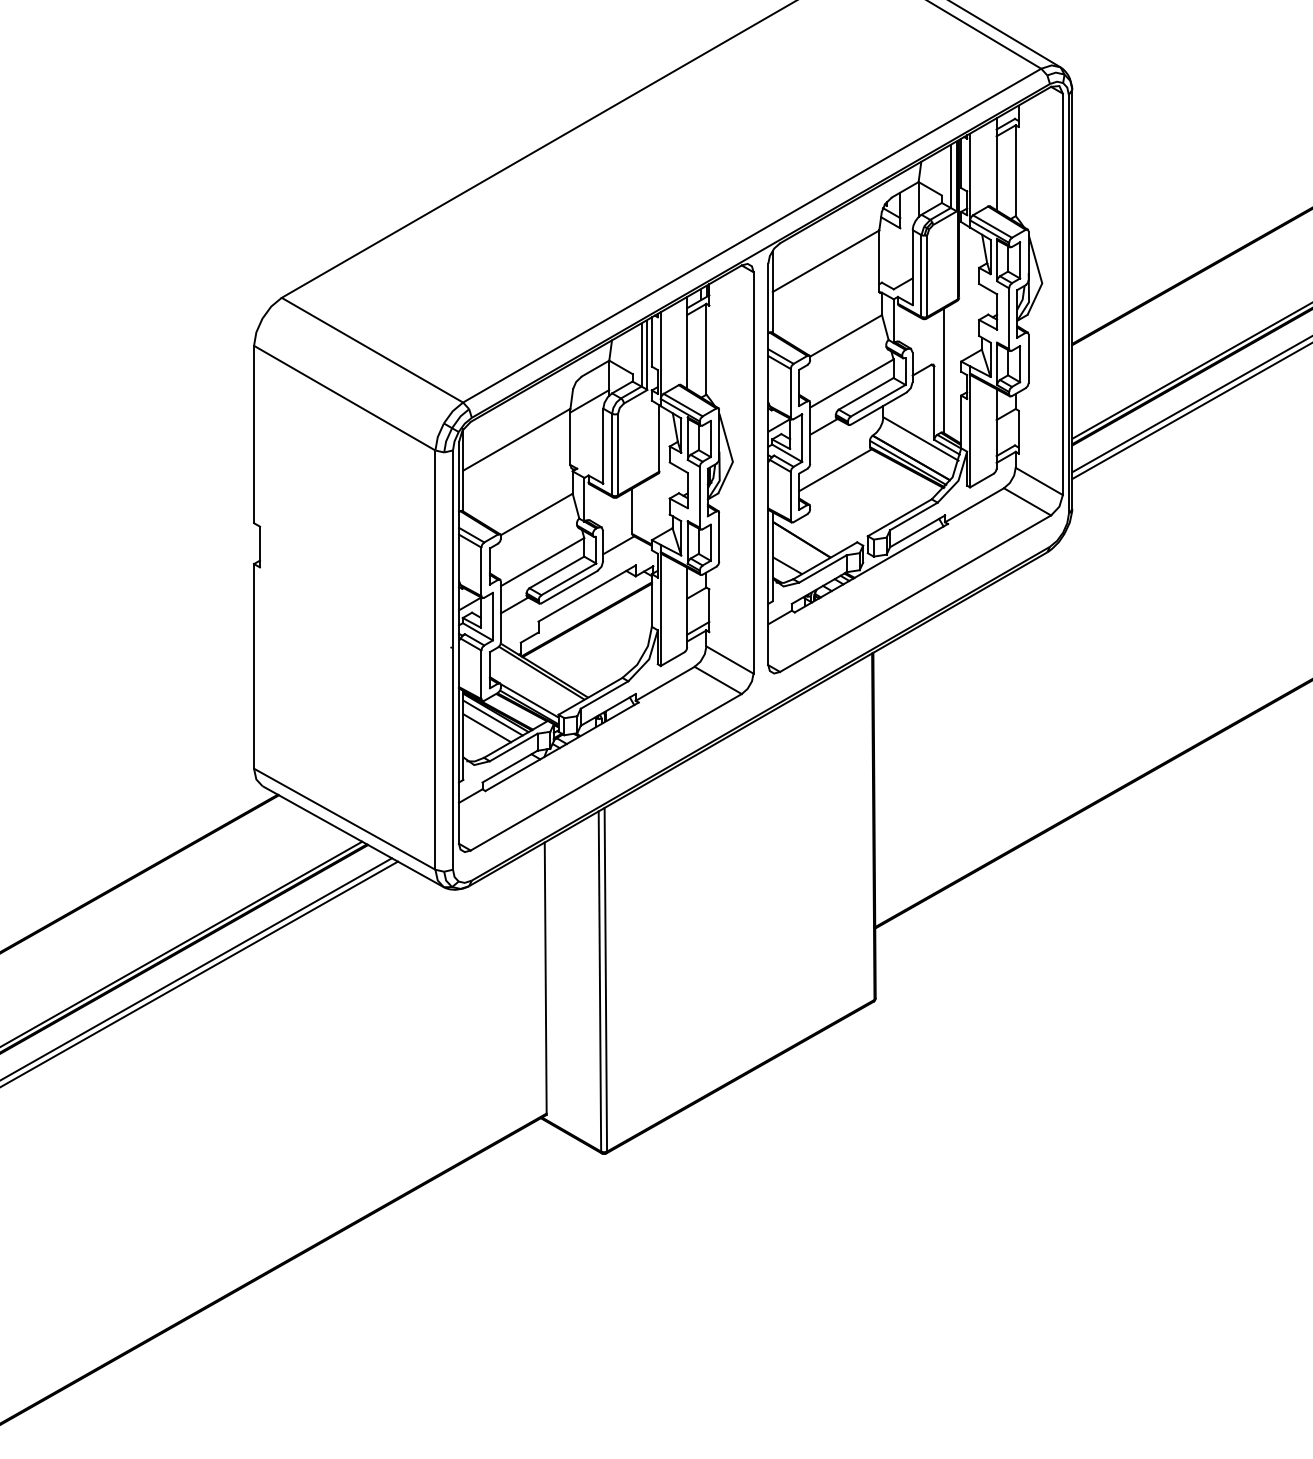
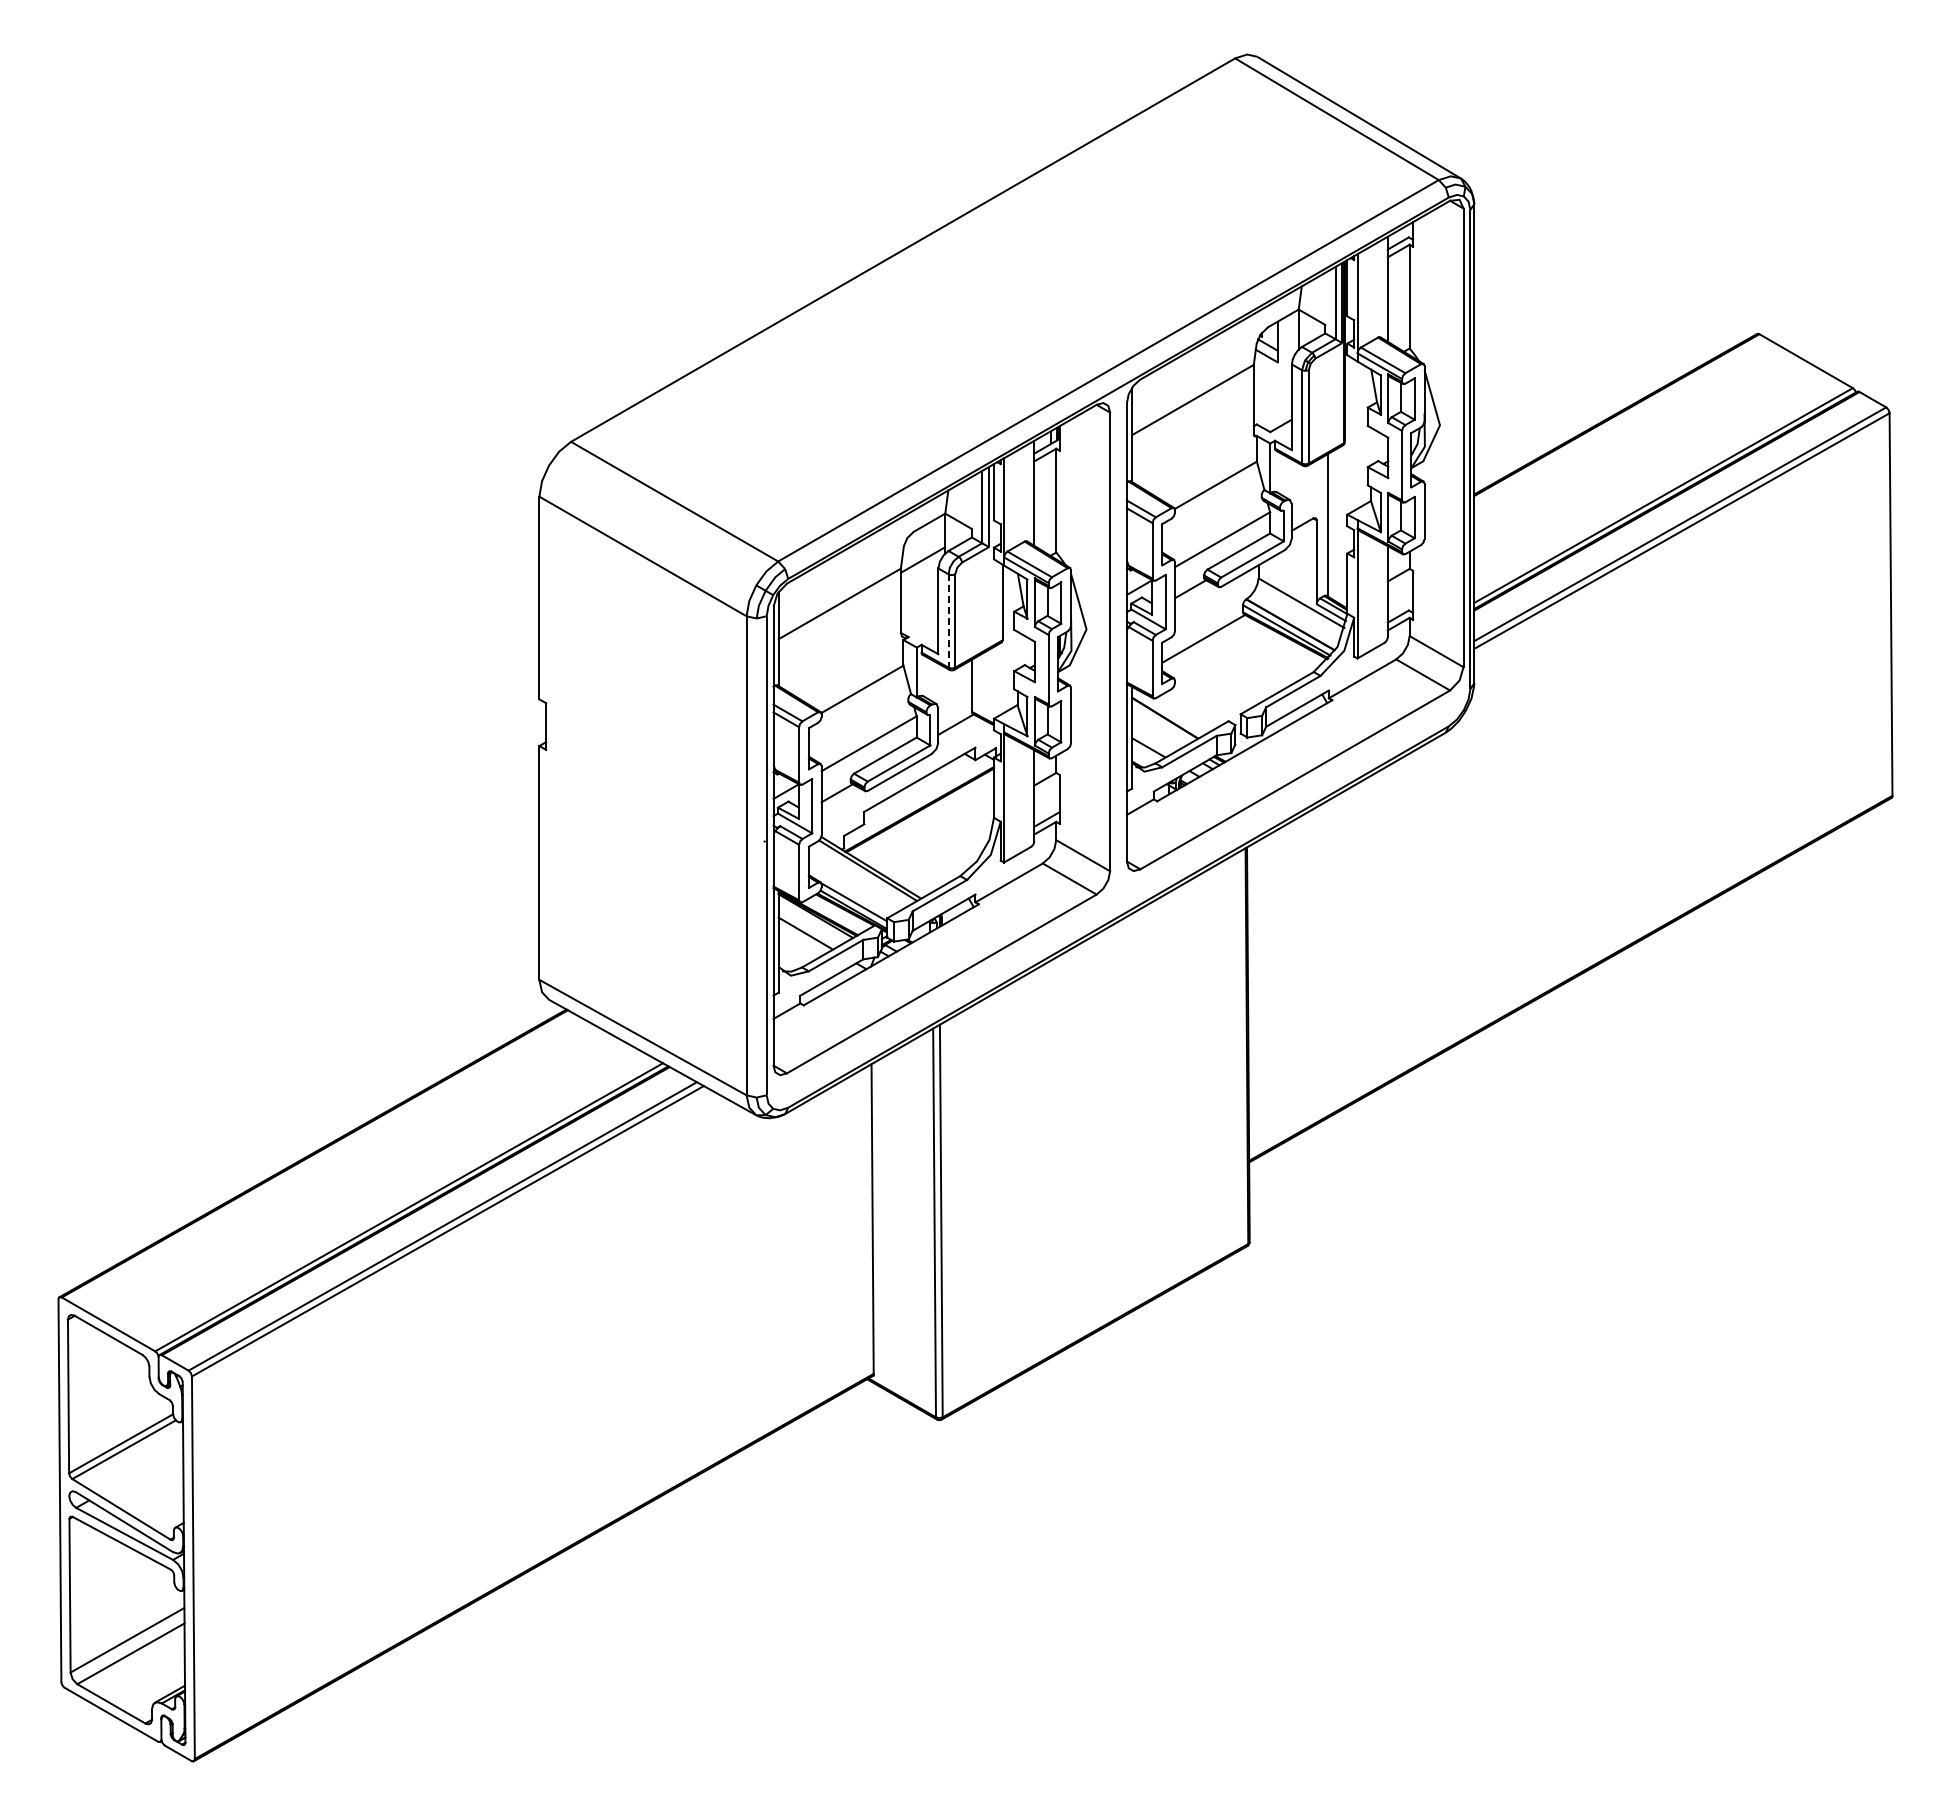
line: (612, 454) -> (948, 620), solid -> dashed
line: (493, 717) -> (812, 921), removed

